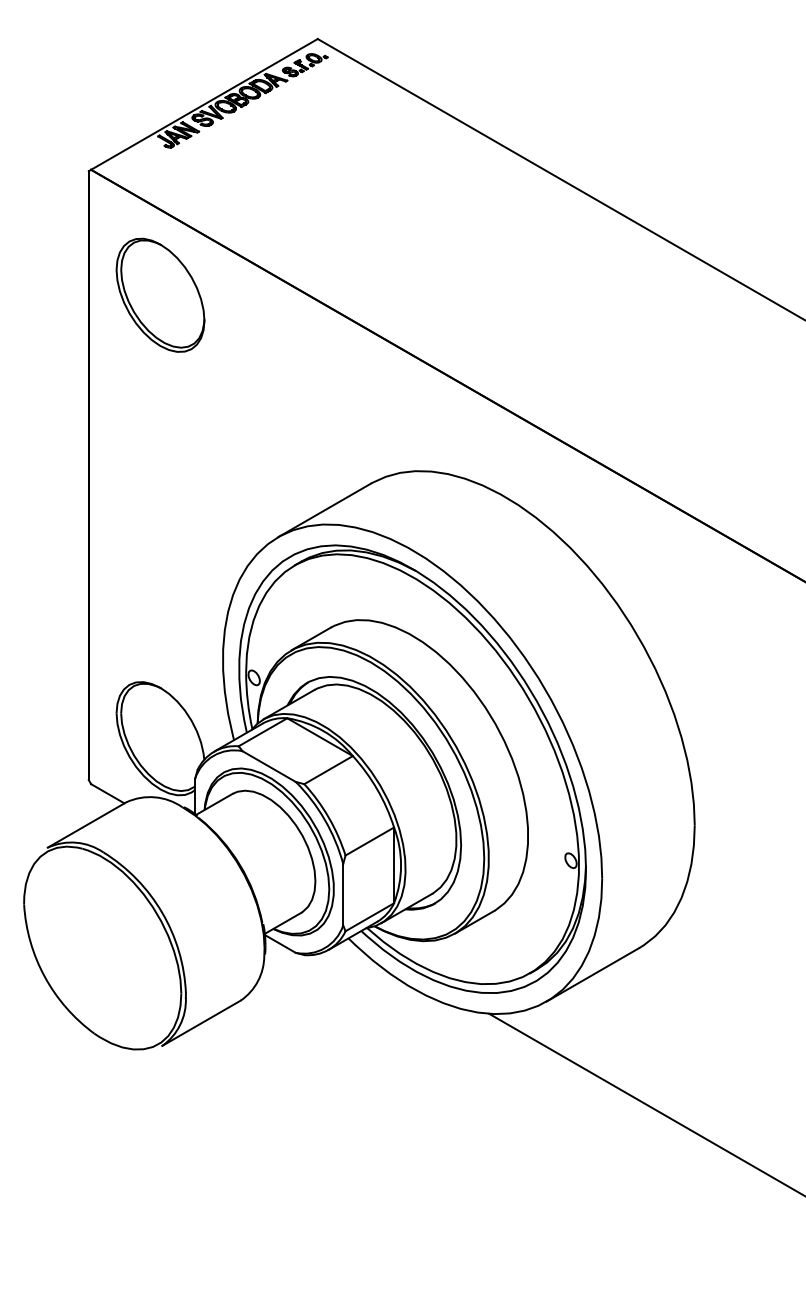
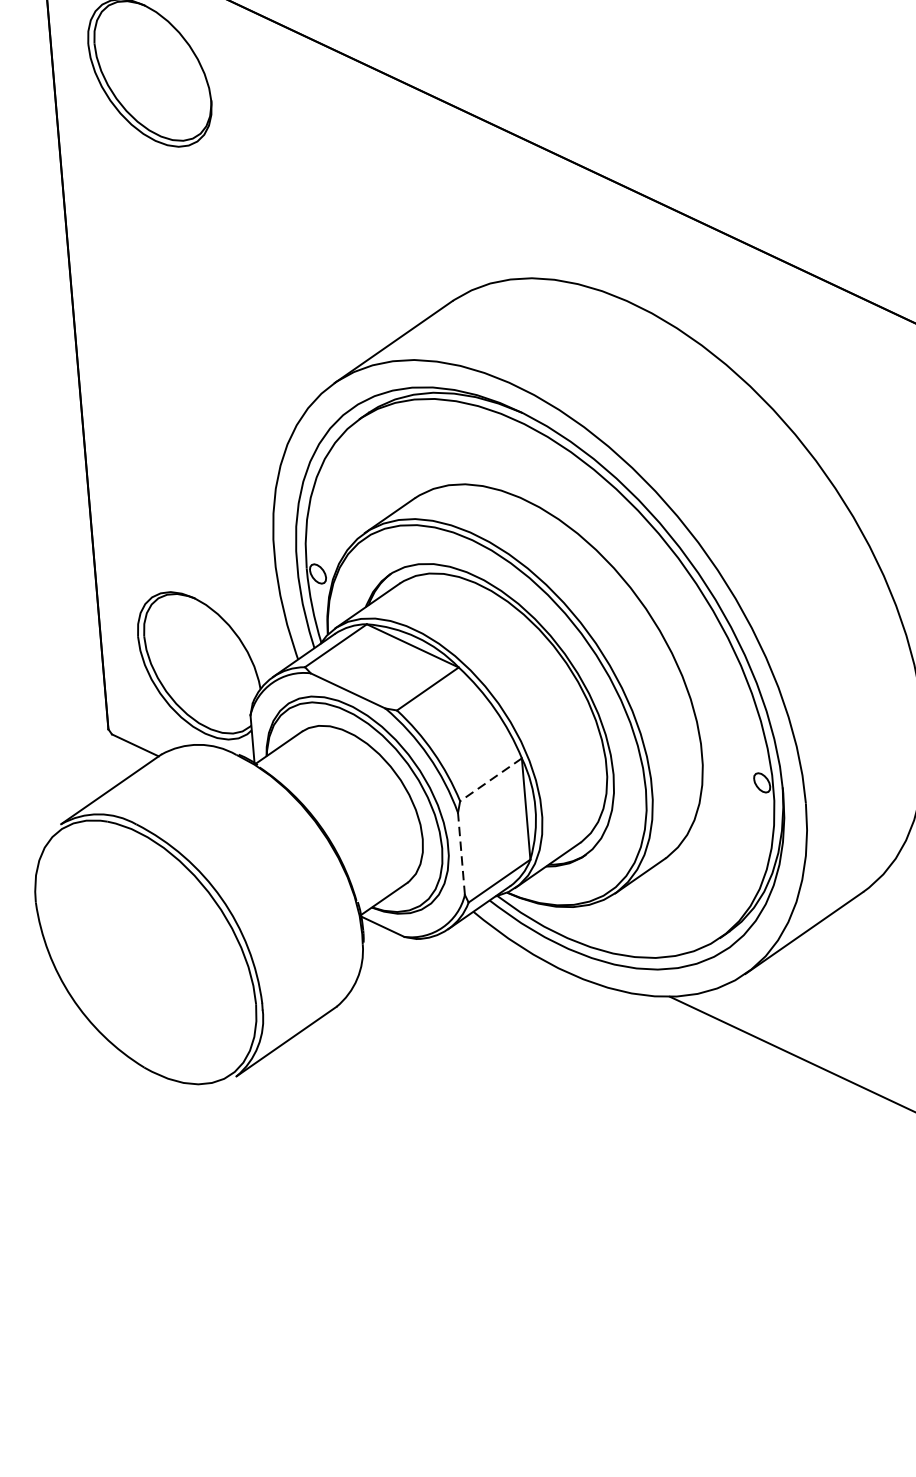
line: (369, 841) -> (490, 779), solid -> dashed
line: (343, 894) -> (461, 853), solid -> dashed

